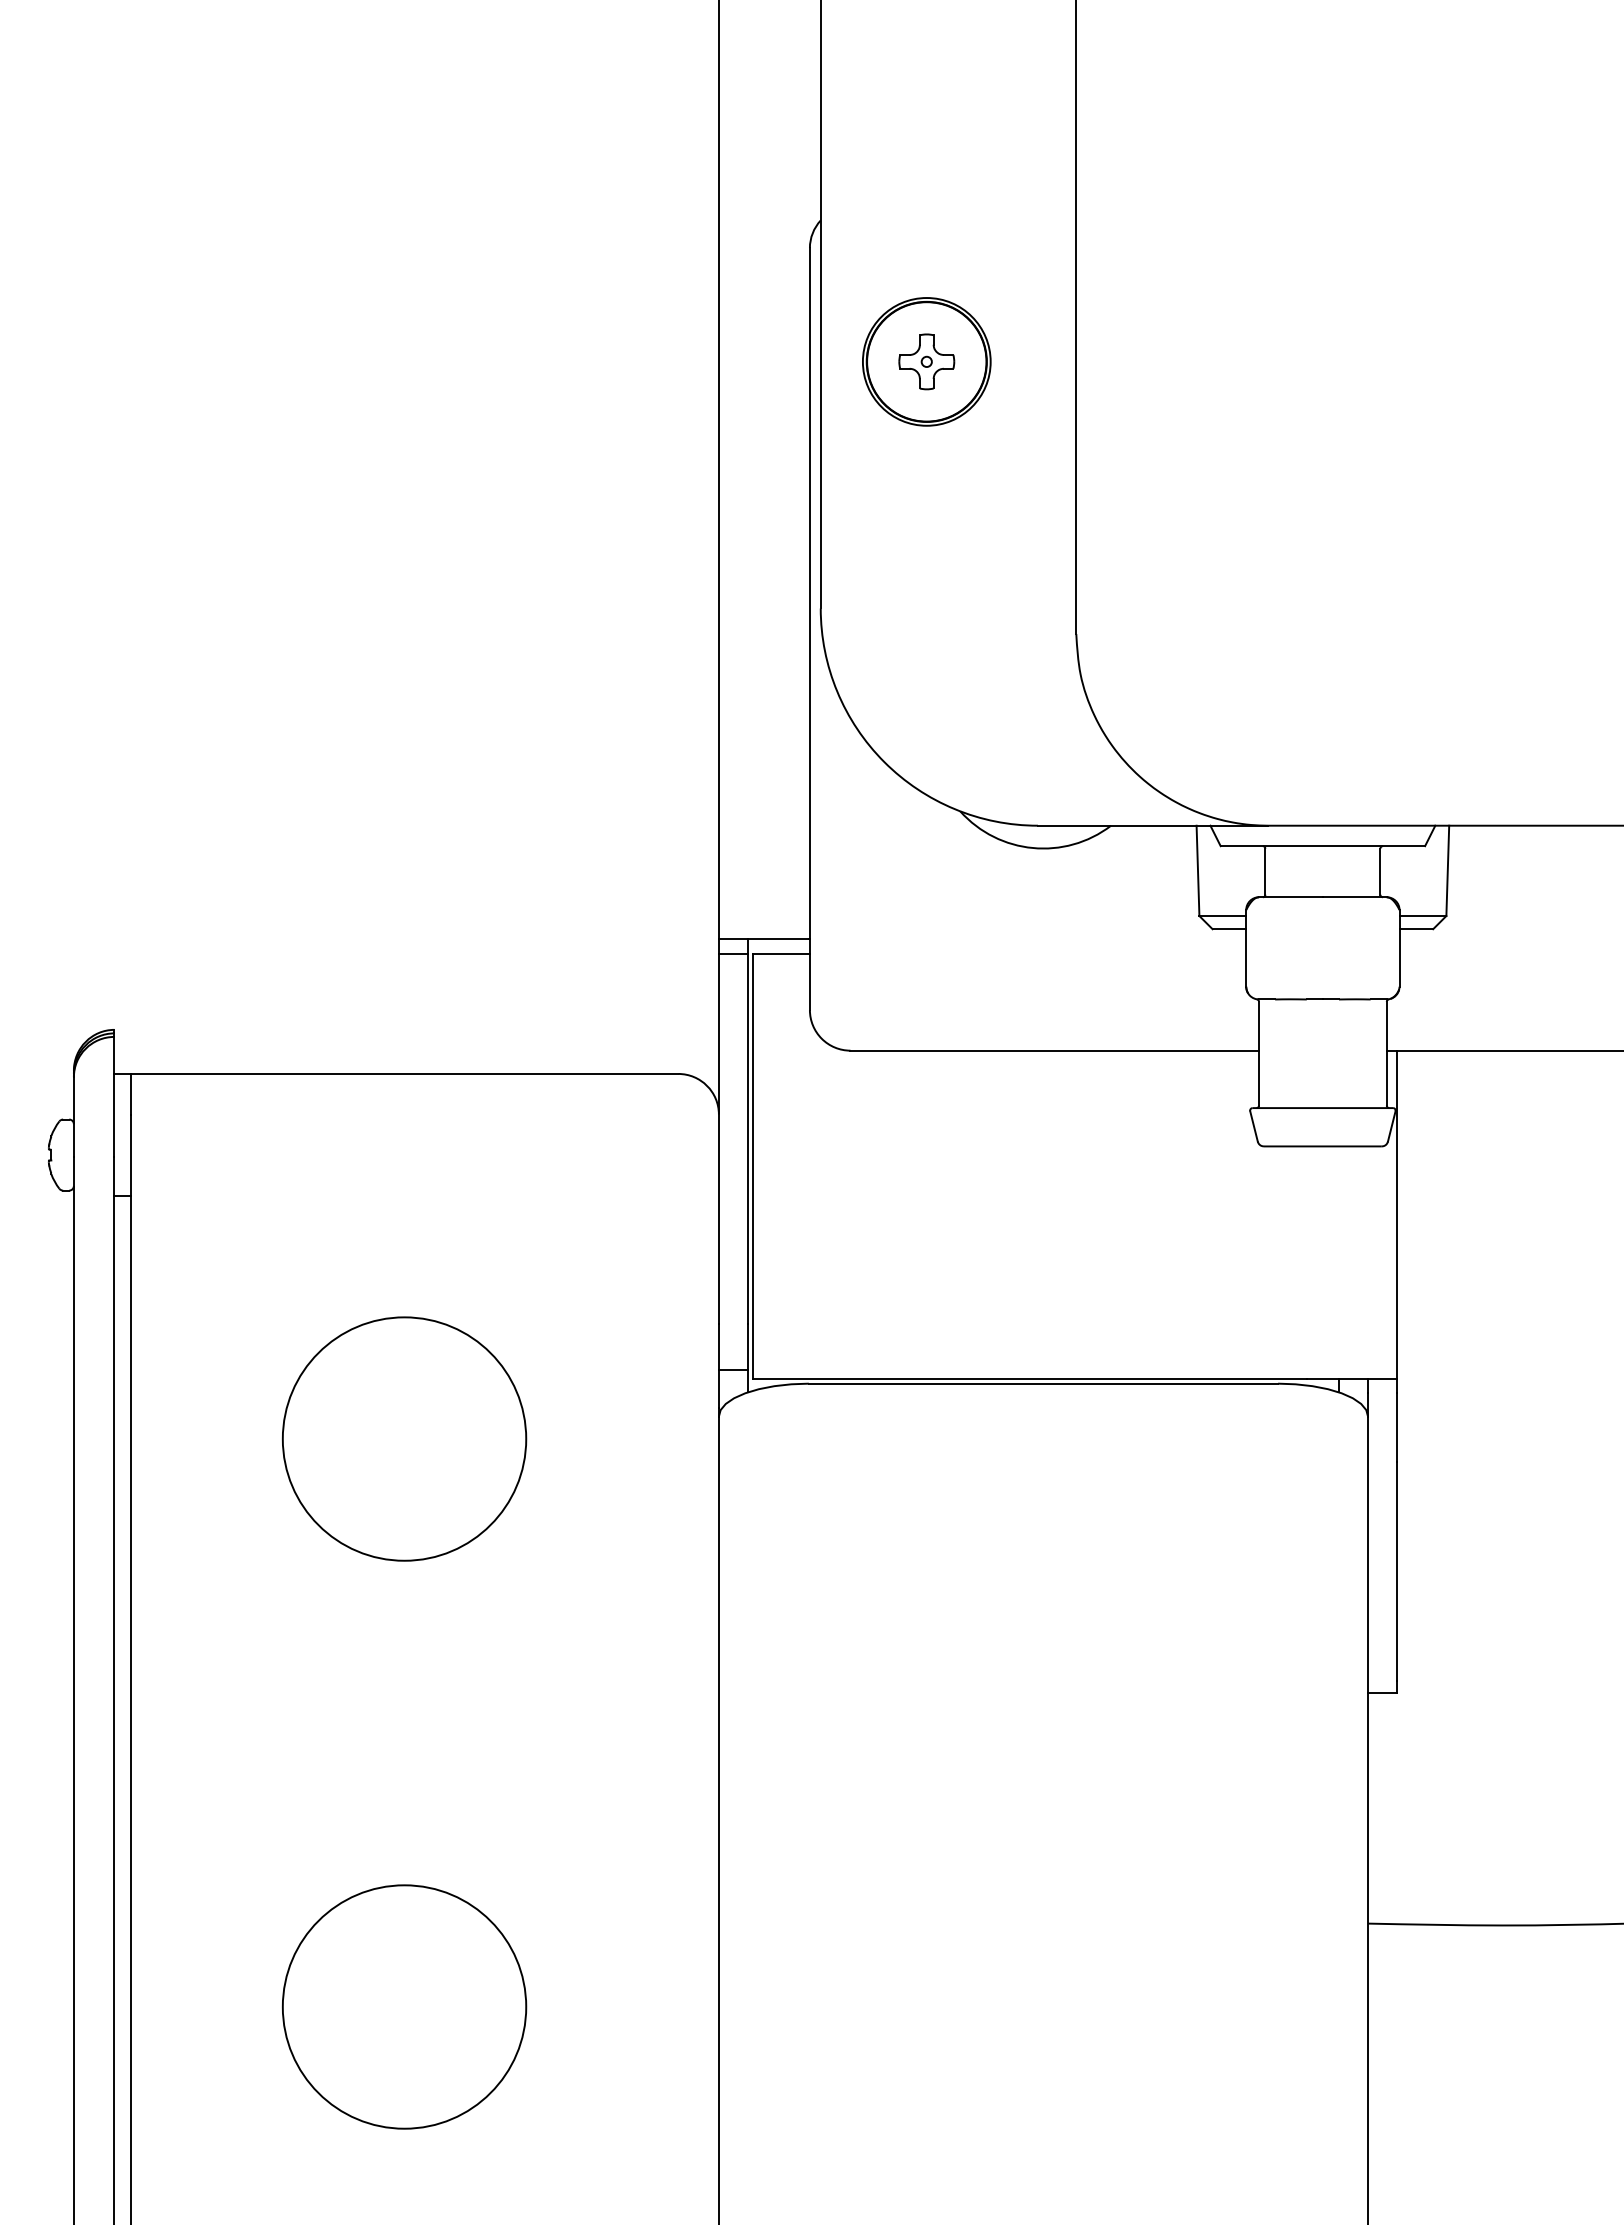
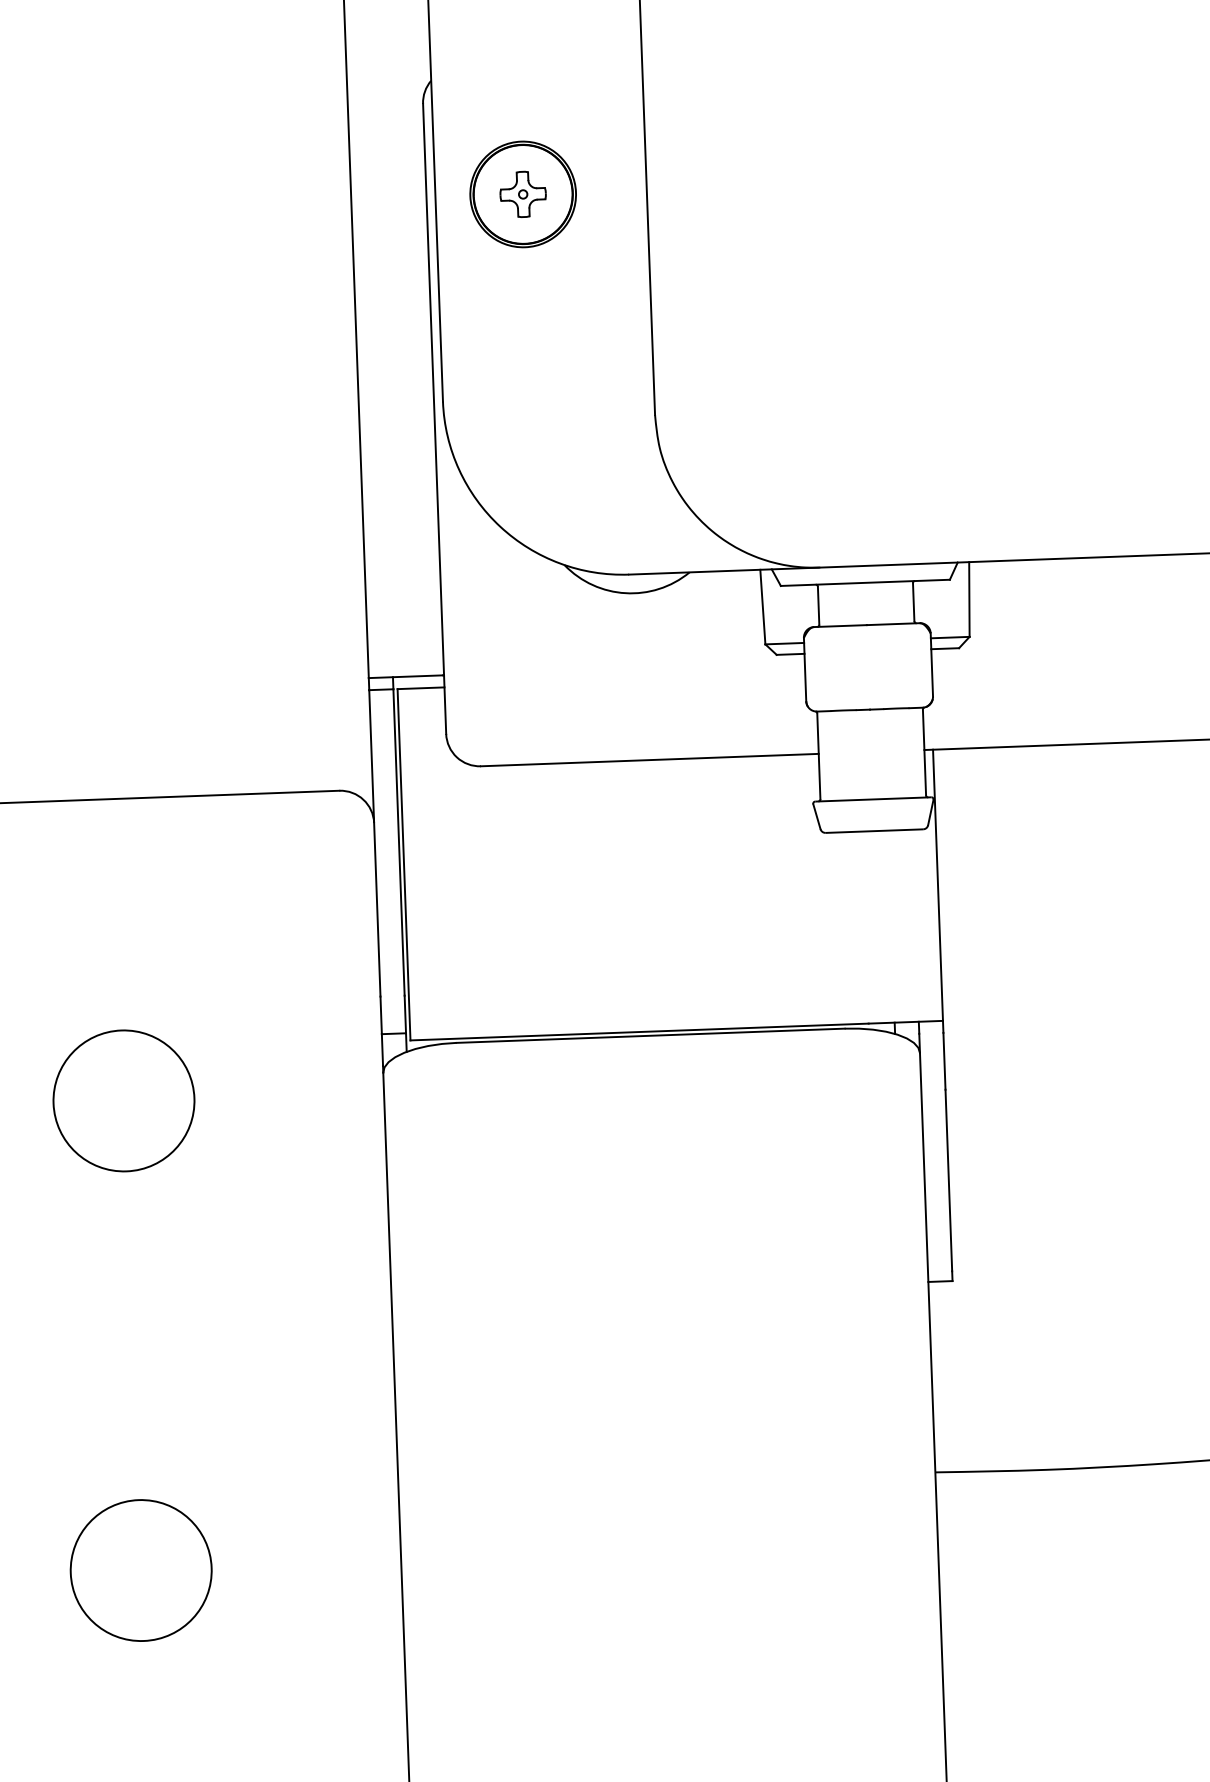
circle: (404, 1438) -> (123, 1100), size x0.7
circle: (404, 2006) -> (141, 1570), size x0.7

